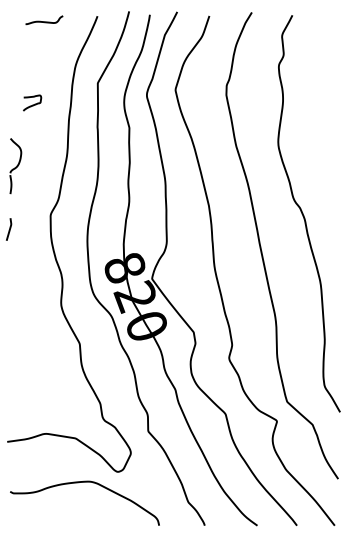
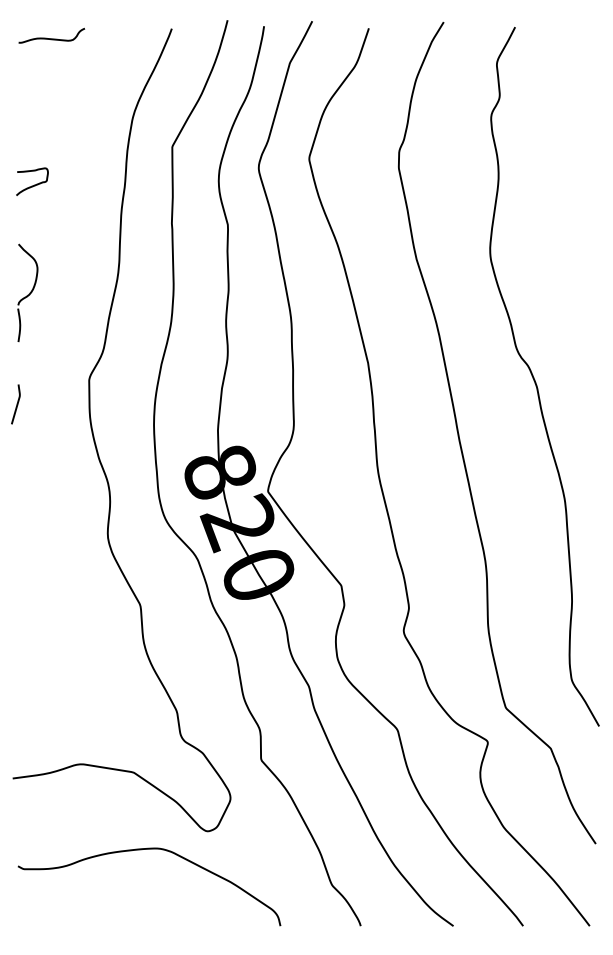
curve: (44, 21) -> (51, 38), moved
curve: (32, 104) -> (32, 184), moved

